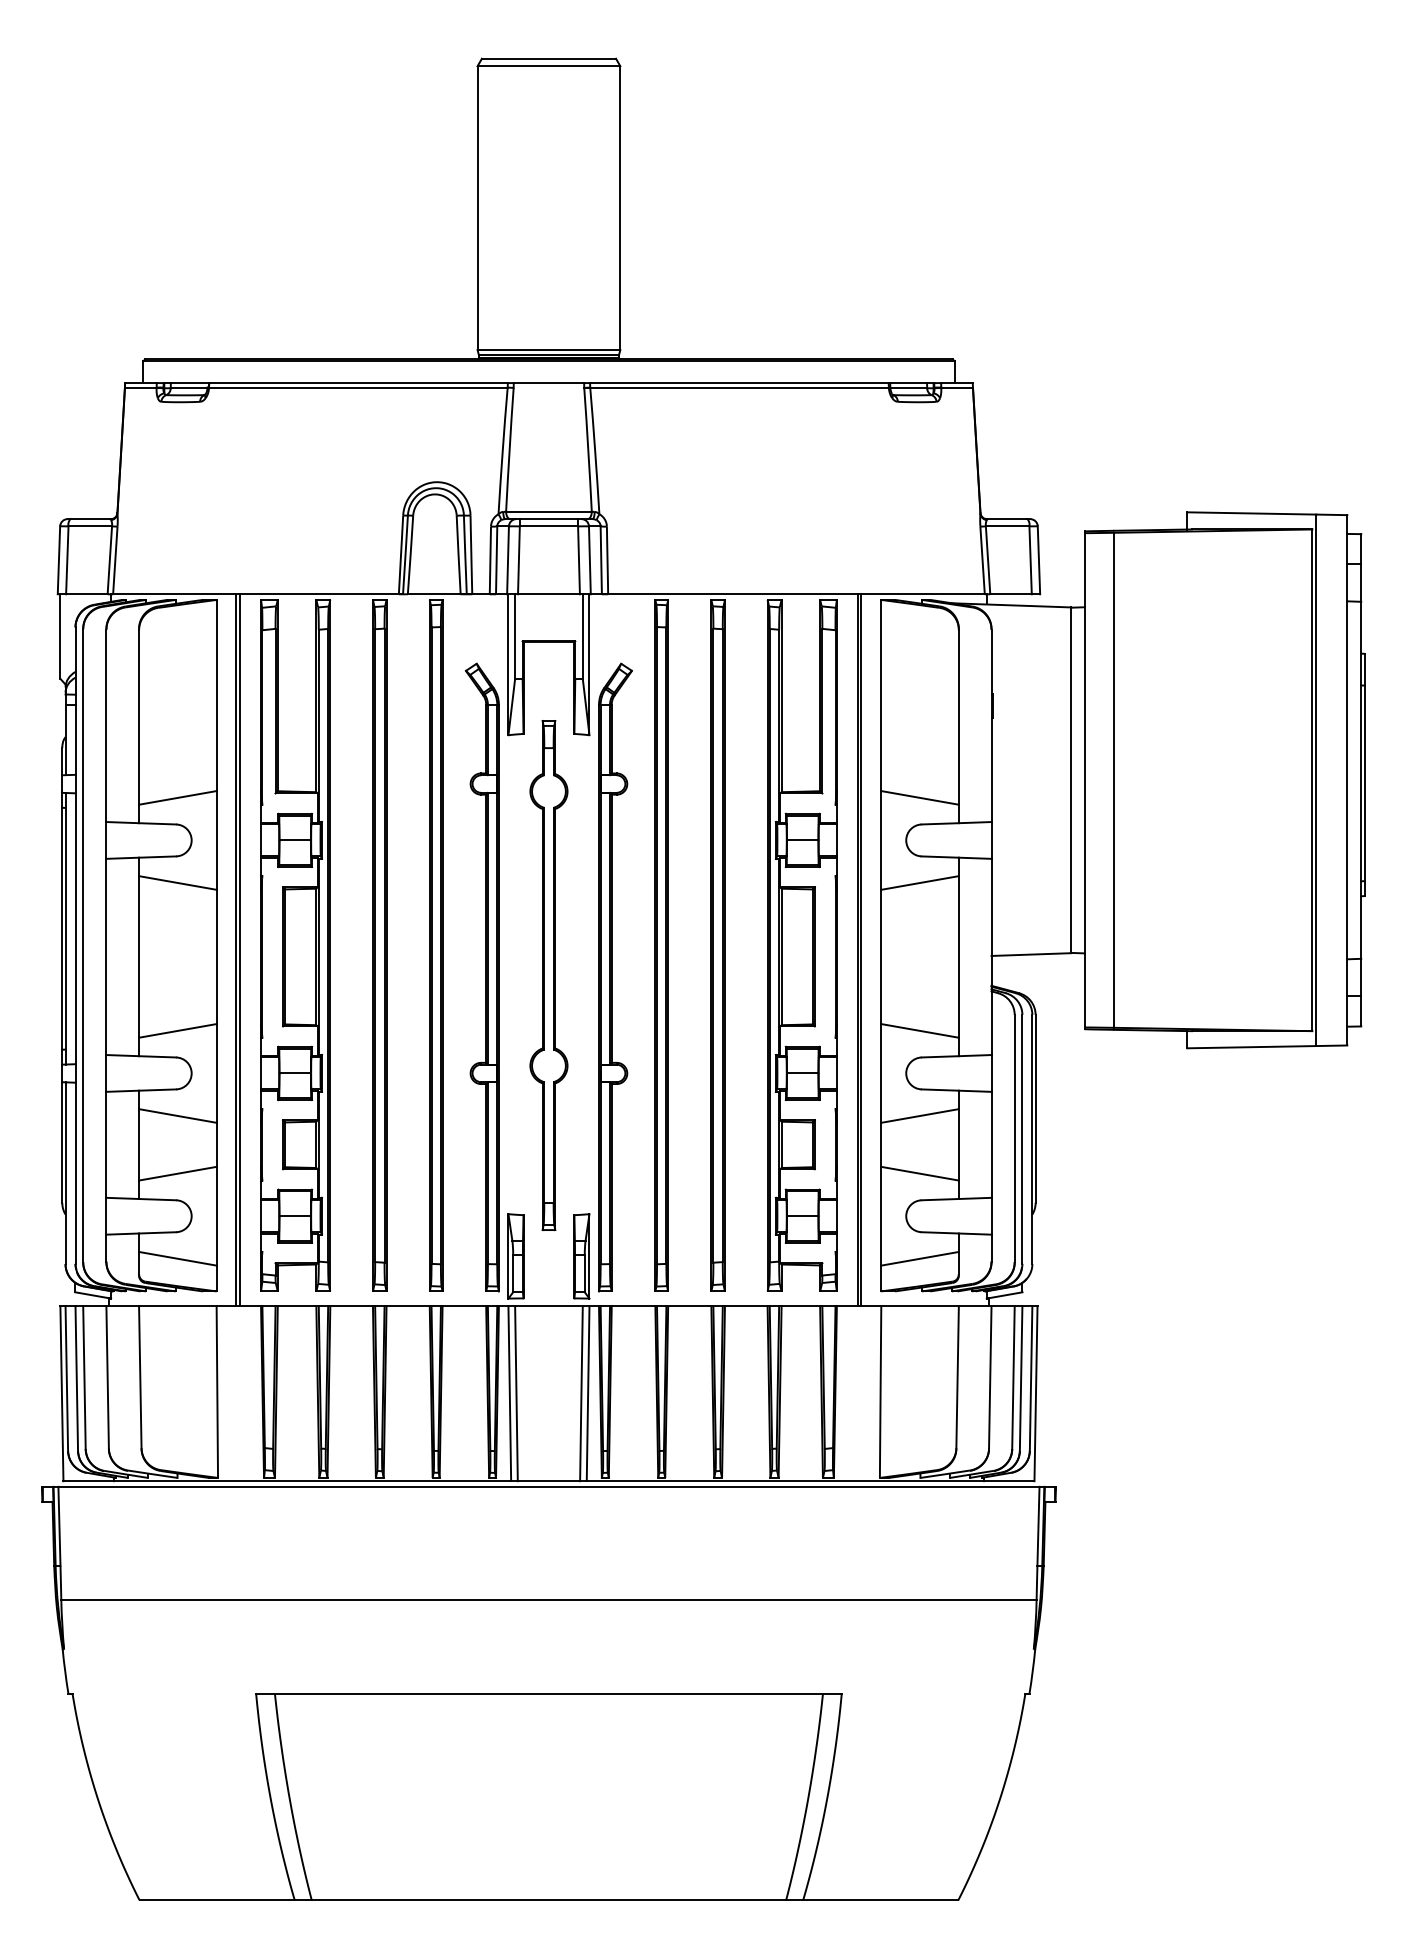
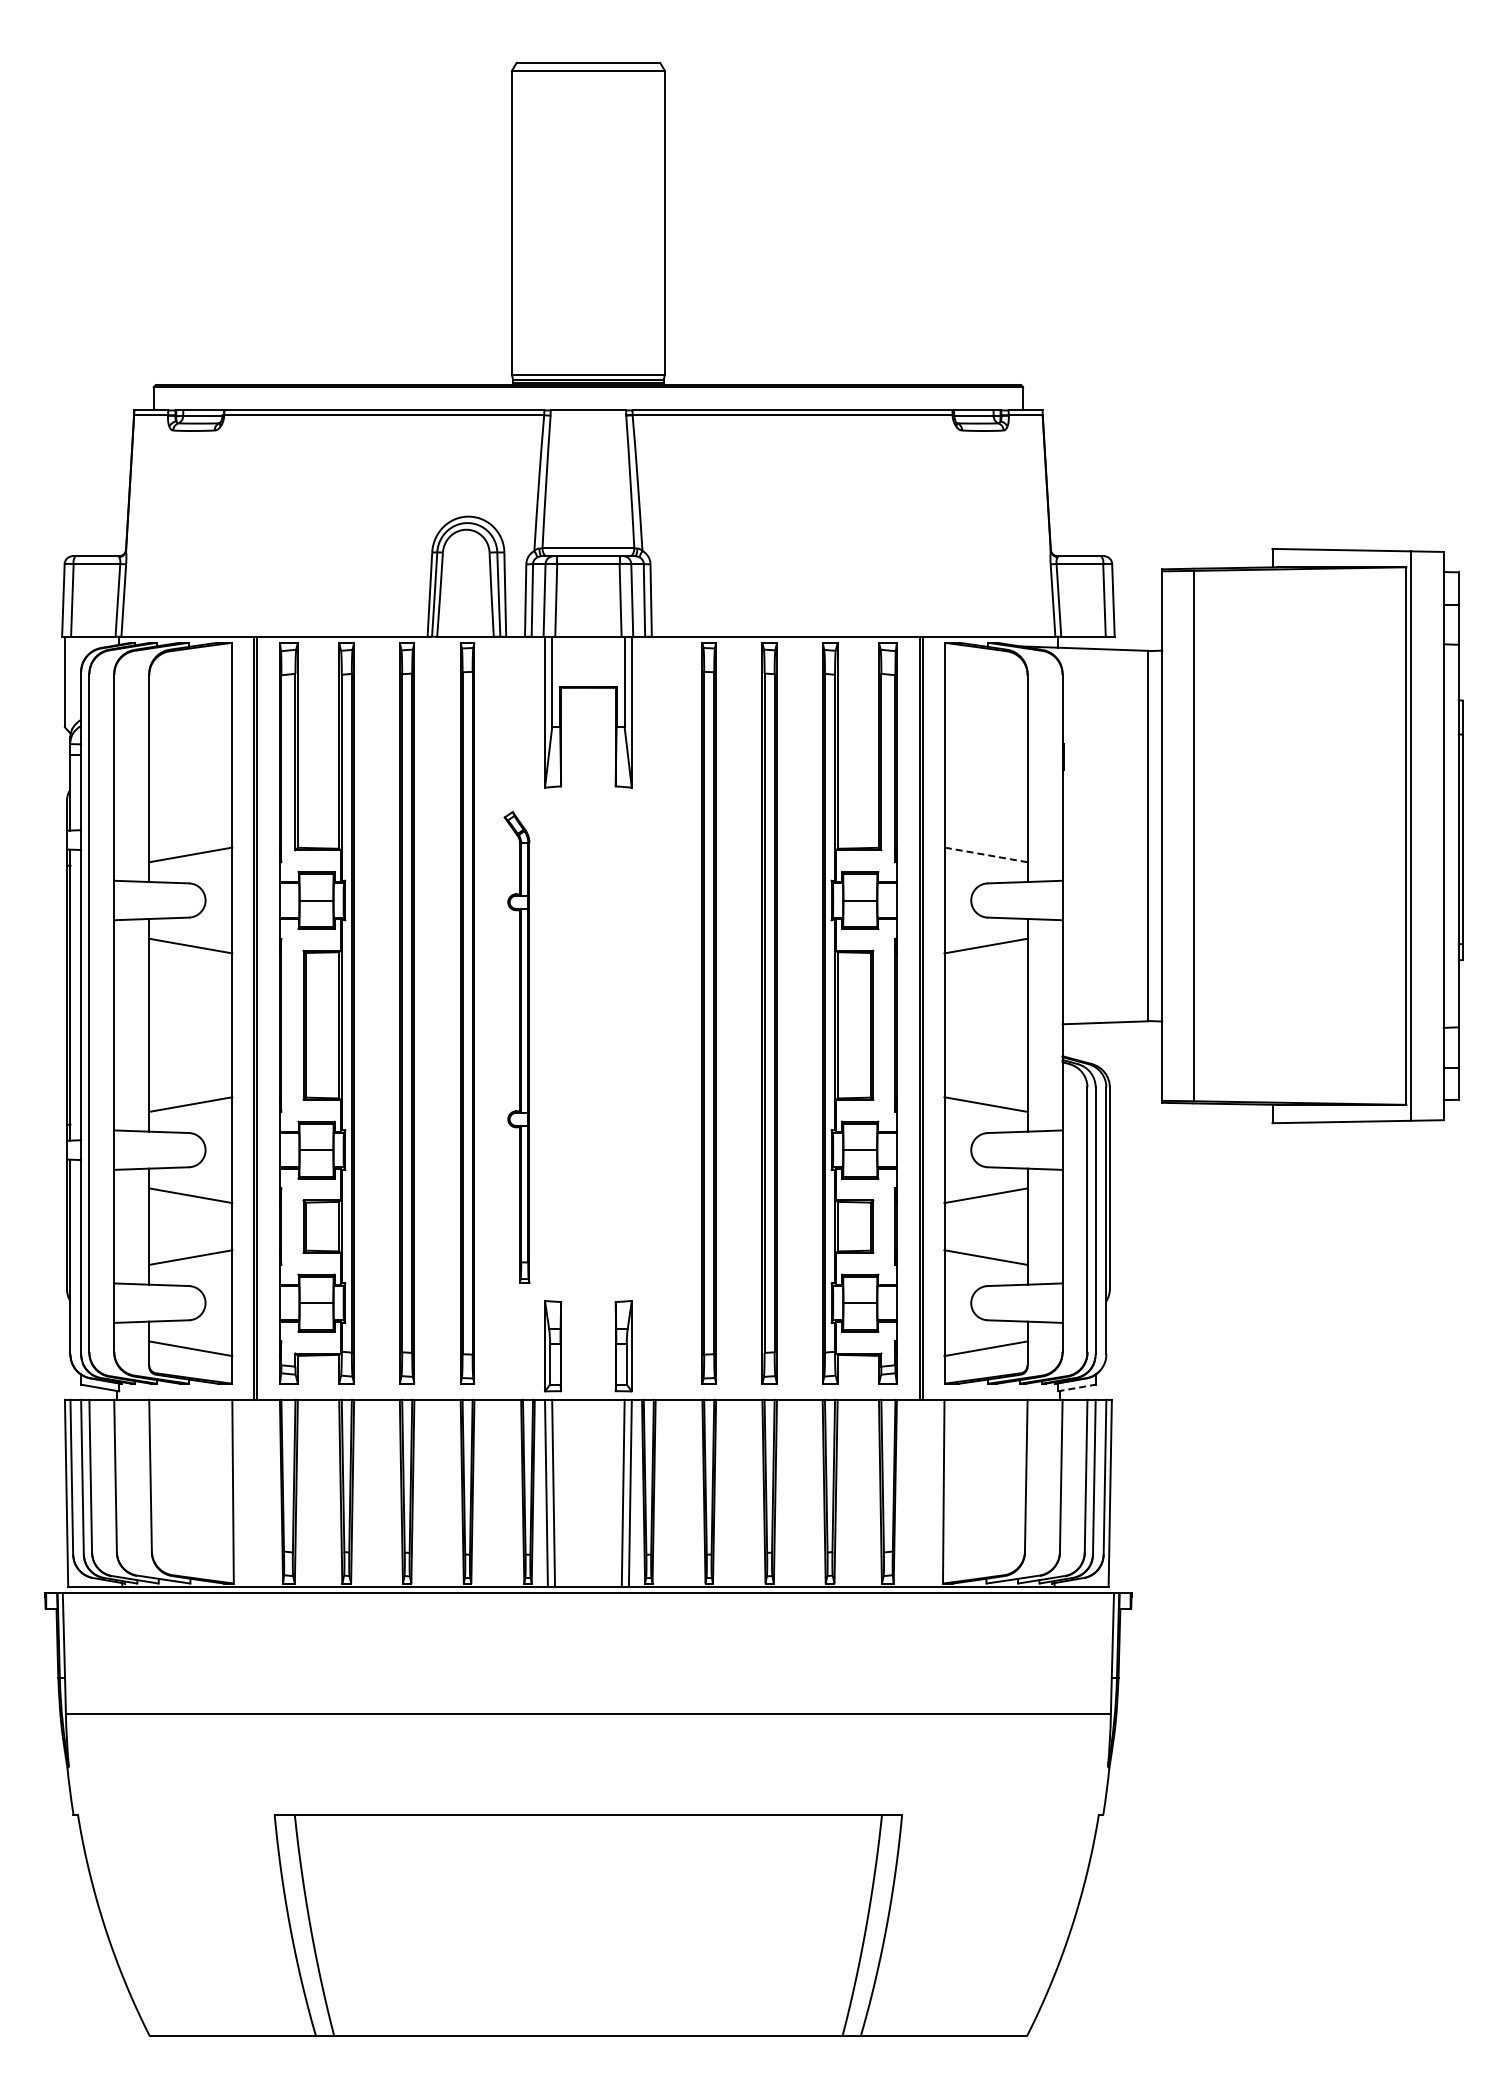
line: (919, 797) -> (985, 854), solid -> dashed
part: (549, 974) -> (588, 1044), removed
part: (481, 977) -> (516, 1047), size x0.7
part: (615, 977) -> (659, 1047), removed
line: (1005, 1294) -> (1077, 1387), solid -> dashed

